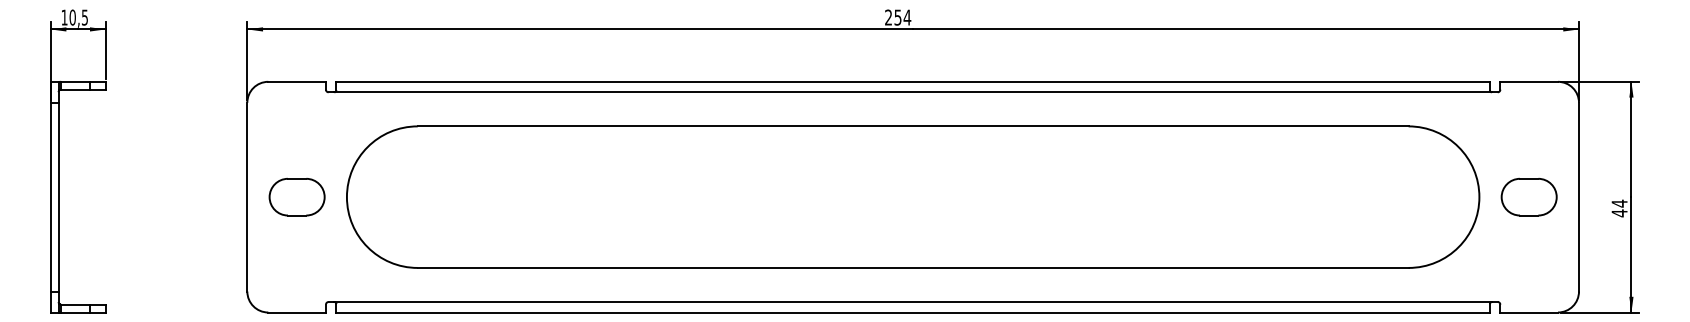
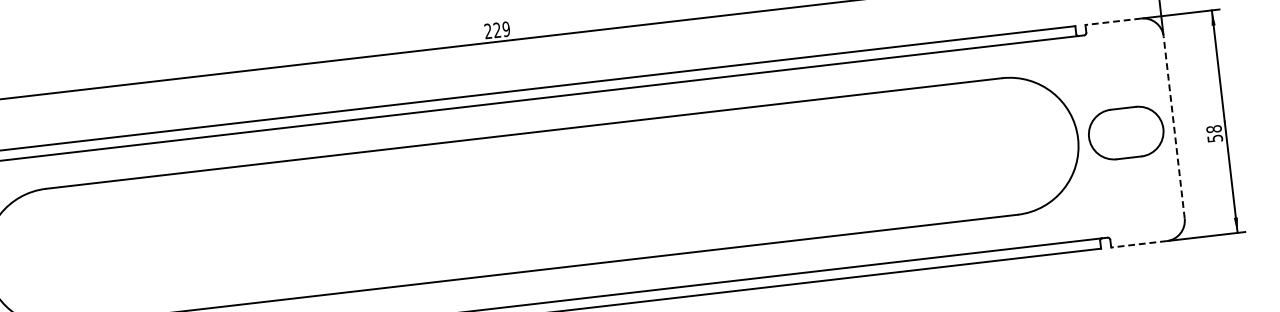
text: (902, 17) -> (501, 29), 254 -> 229
line: (1529, 81) -> (1113, 21), solid -> dashed
part: (1528, 196) -> (1125, 132), size x1.4
line: (1579, 196) -> (1174, 126), solid -> dashed
text: (1619, 208) -> (1214, 133), 44 -> 58
line: (1529, 312) -> (1139, 244), solid -> dashed

